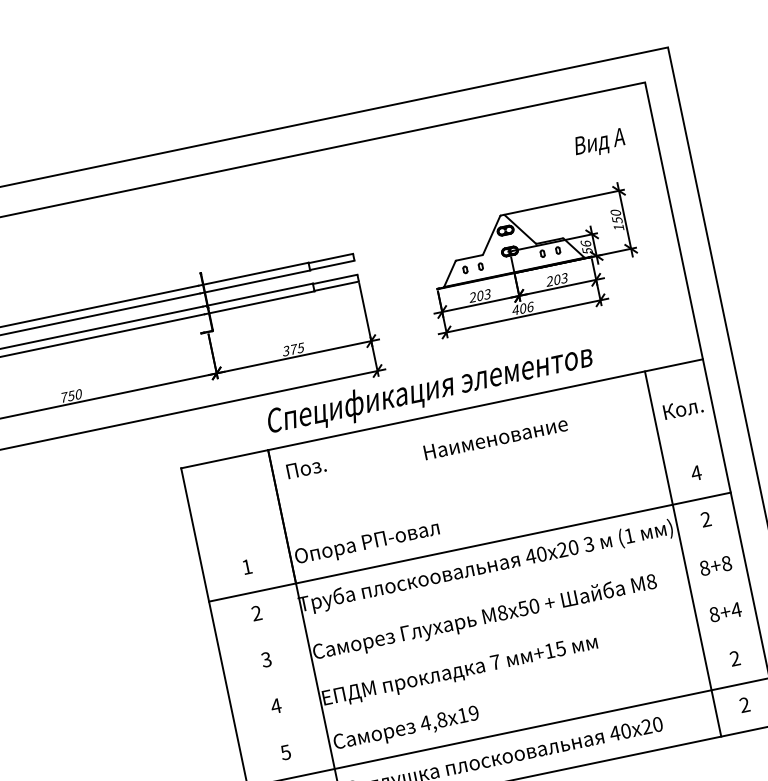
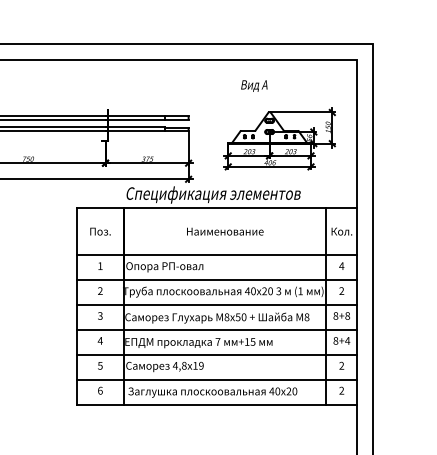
text: (599, 142) -> (254, 85), moved
text: (496, 437) -> (225, 231), moved
text: (306, 467) -> (100, 231), moved
line: (460, 499) -> (217, 254), added
line: (480, 592) -> (217, 304), added
line: (489, 639) -> (217, 329), added
line: (499, 685) -> (217, 354), added

